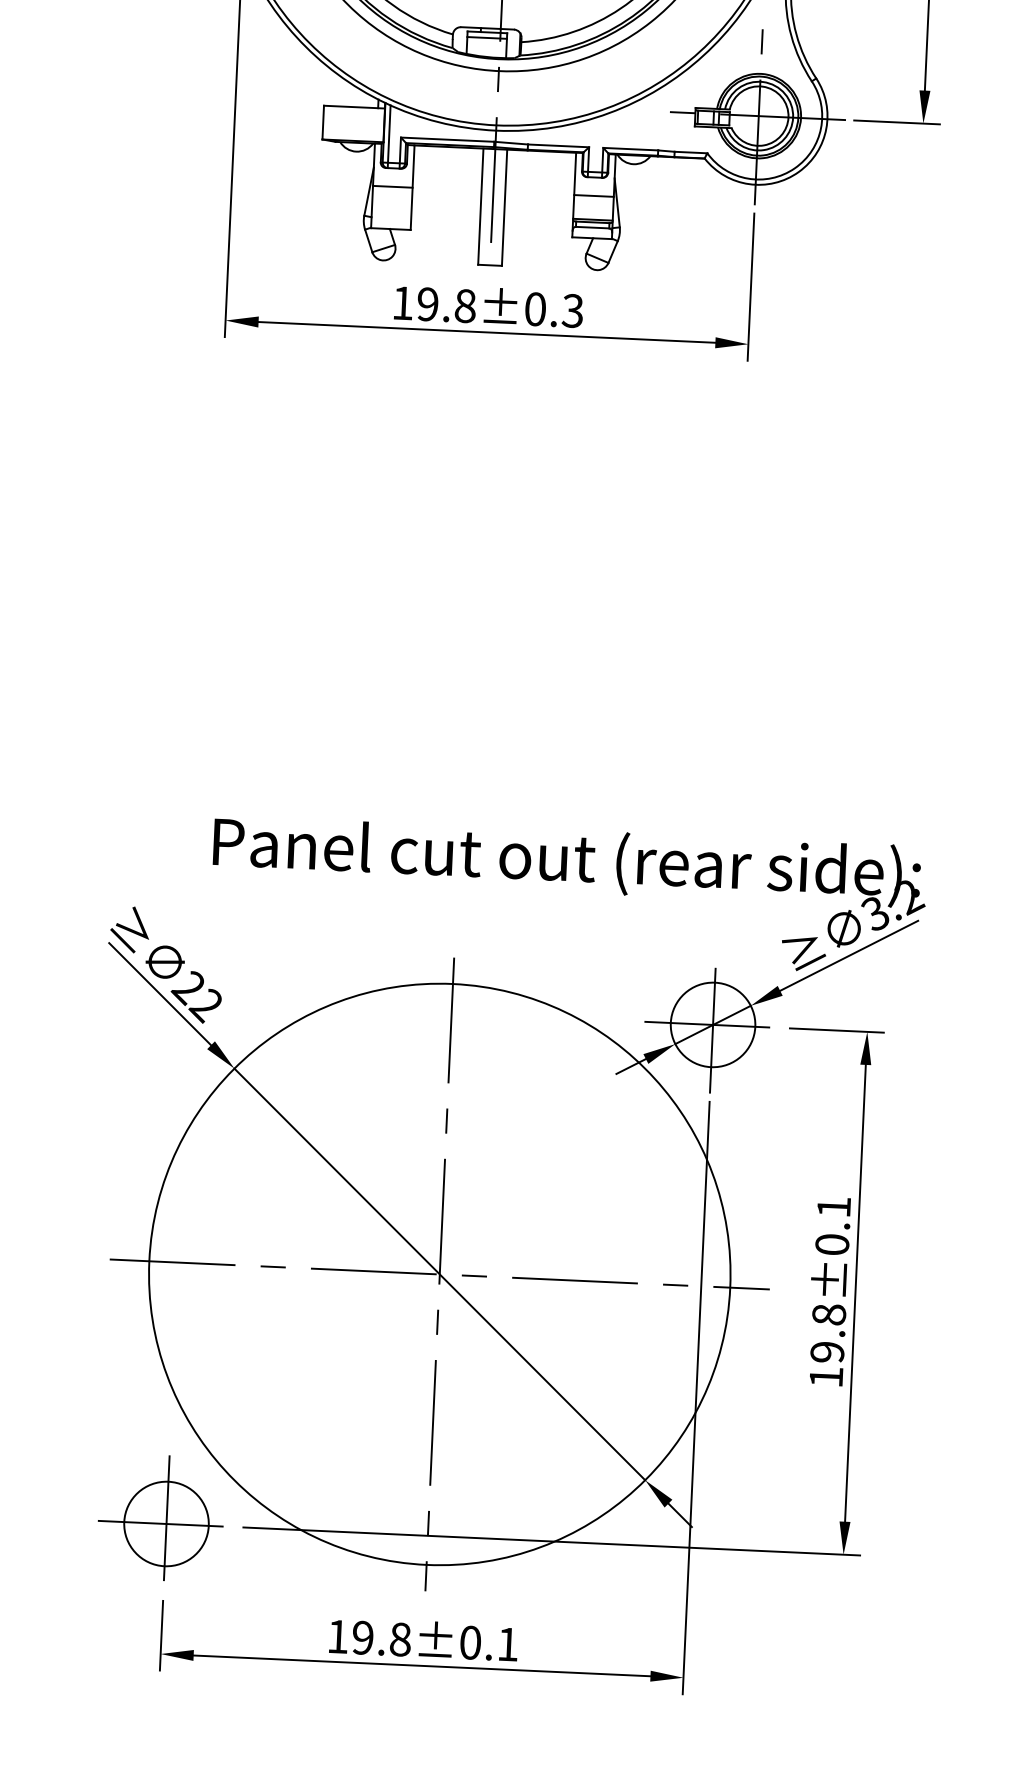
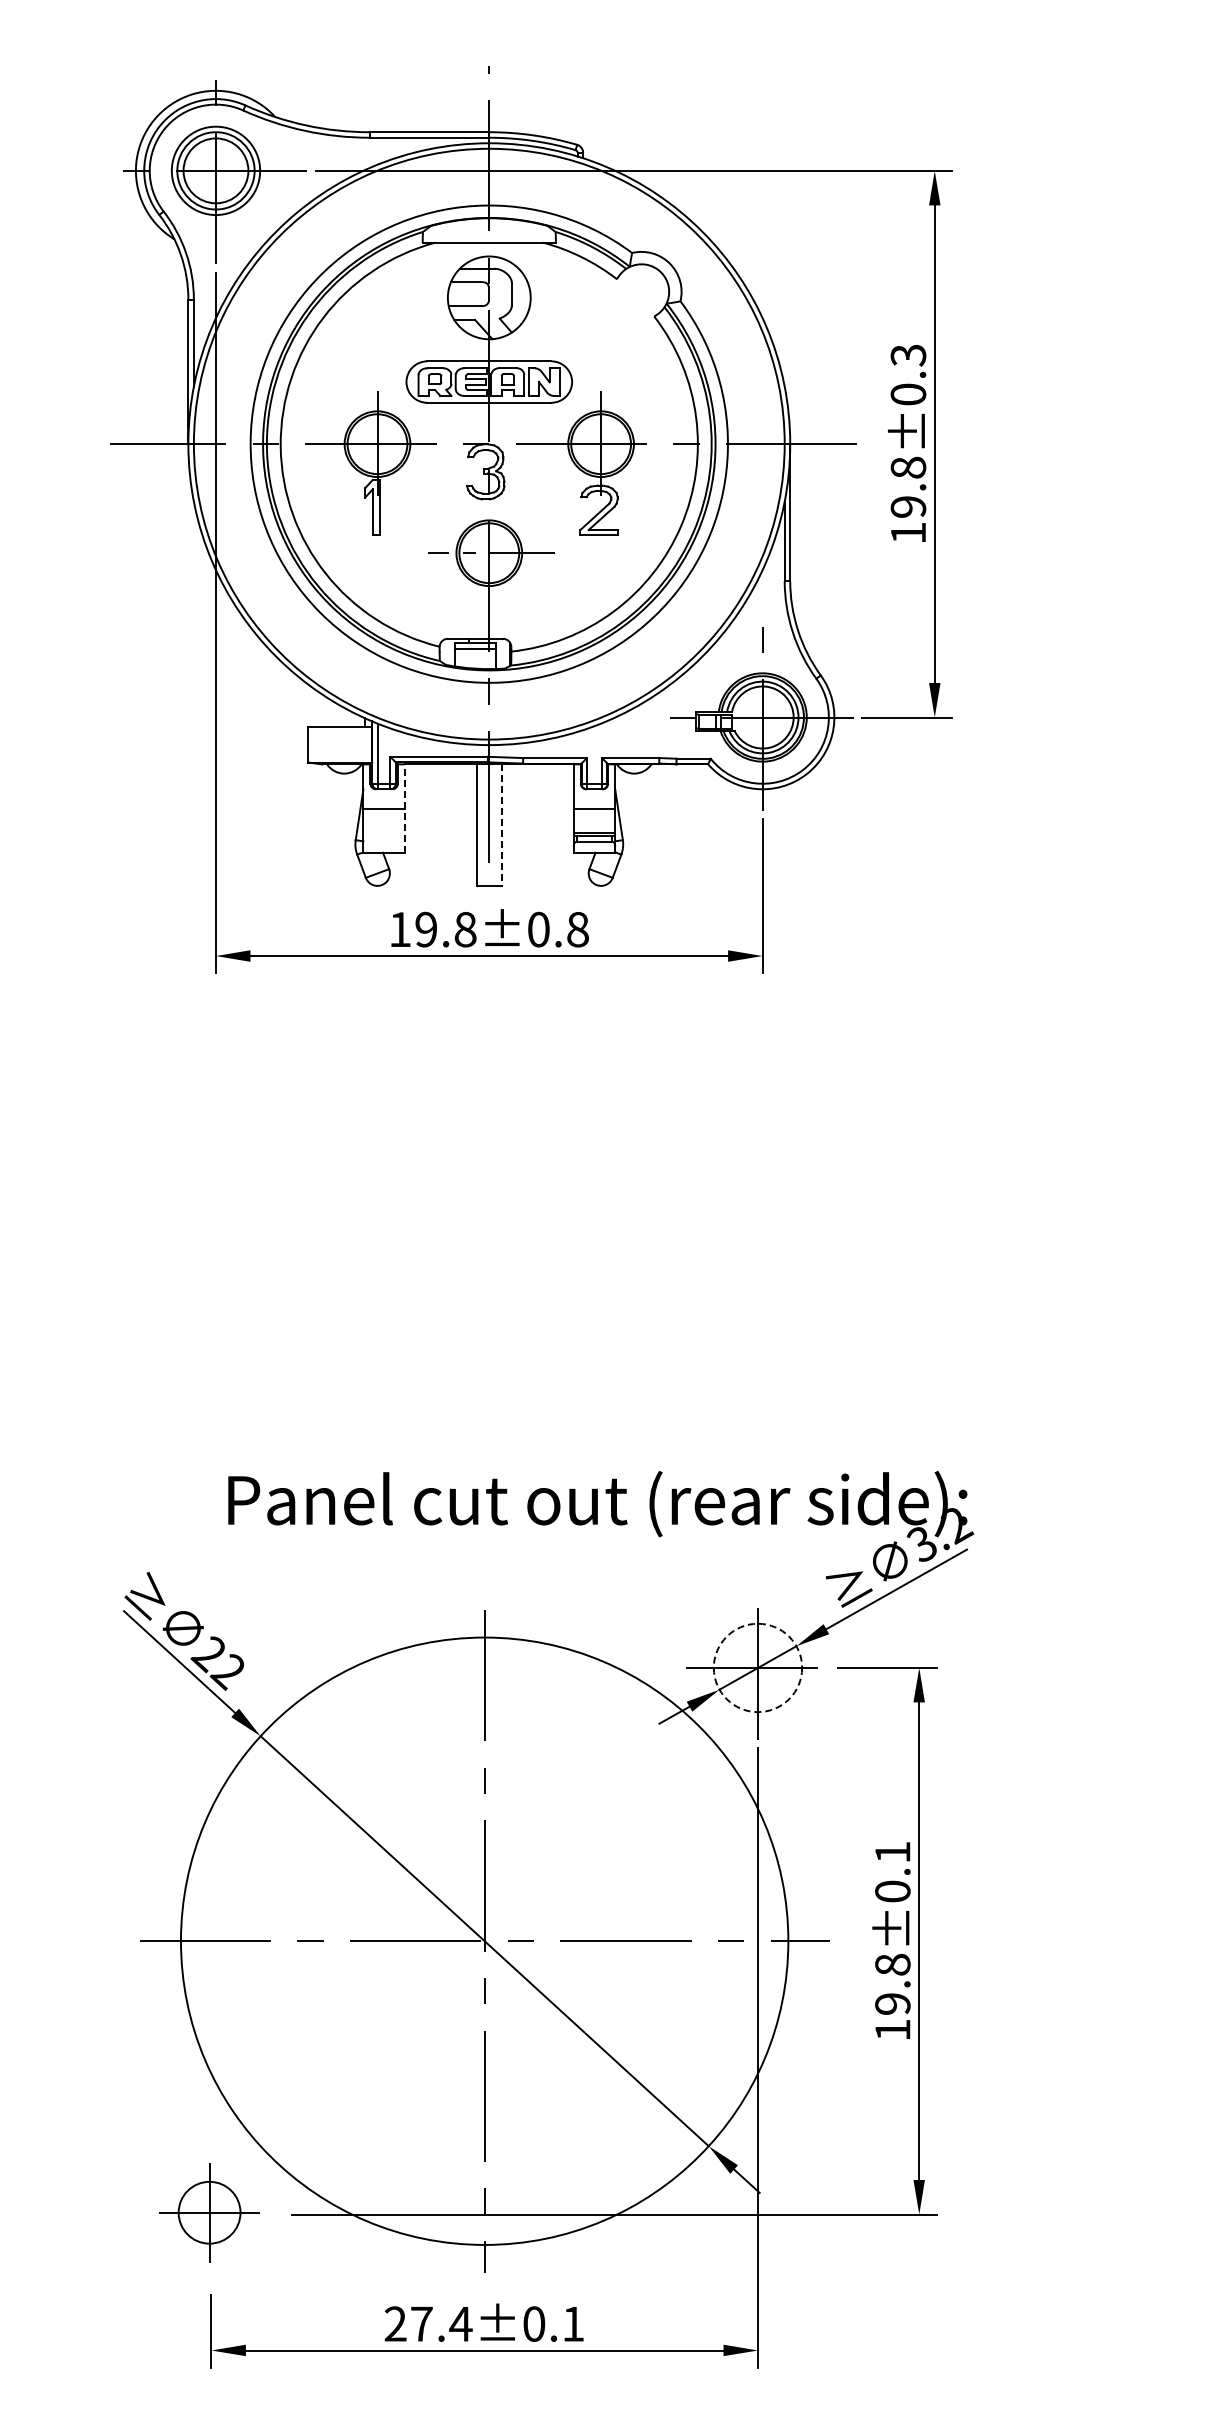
line: (412, 187) -> (404, 808), solid -> dashed
line: (504, 208) -> (501, 825), solid -> dashed
text: (572, 310) -> (577, 929), 19.8±0.3 -> 19.8±0.8
circle: (712, 1024) -> (757, 1667), solid -> dashed
part: (161, 1517) -> (205, 2208), size x0.7
text: (369, 1637) -> (428, 2323), 19.8±0.1 -> 27.4±0.1

